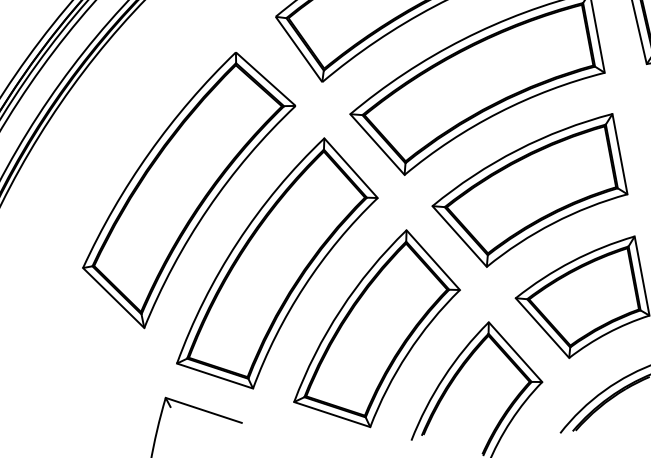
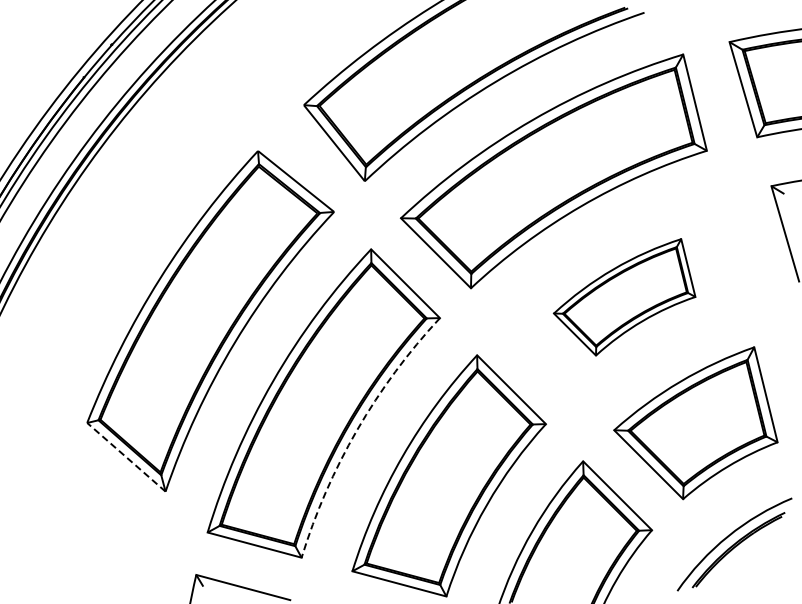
part: (530, 189) -> (624, 297), size x0.6
arc: (304, 286) -> (357, 430), solid -> dashed
line: (113, 297) -> (126, 456), solid -> dashed

